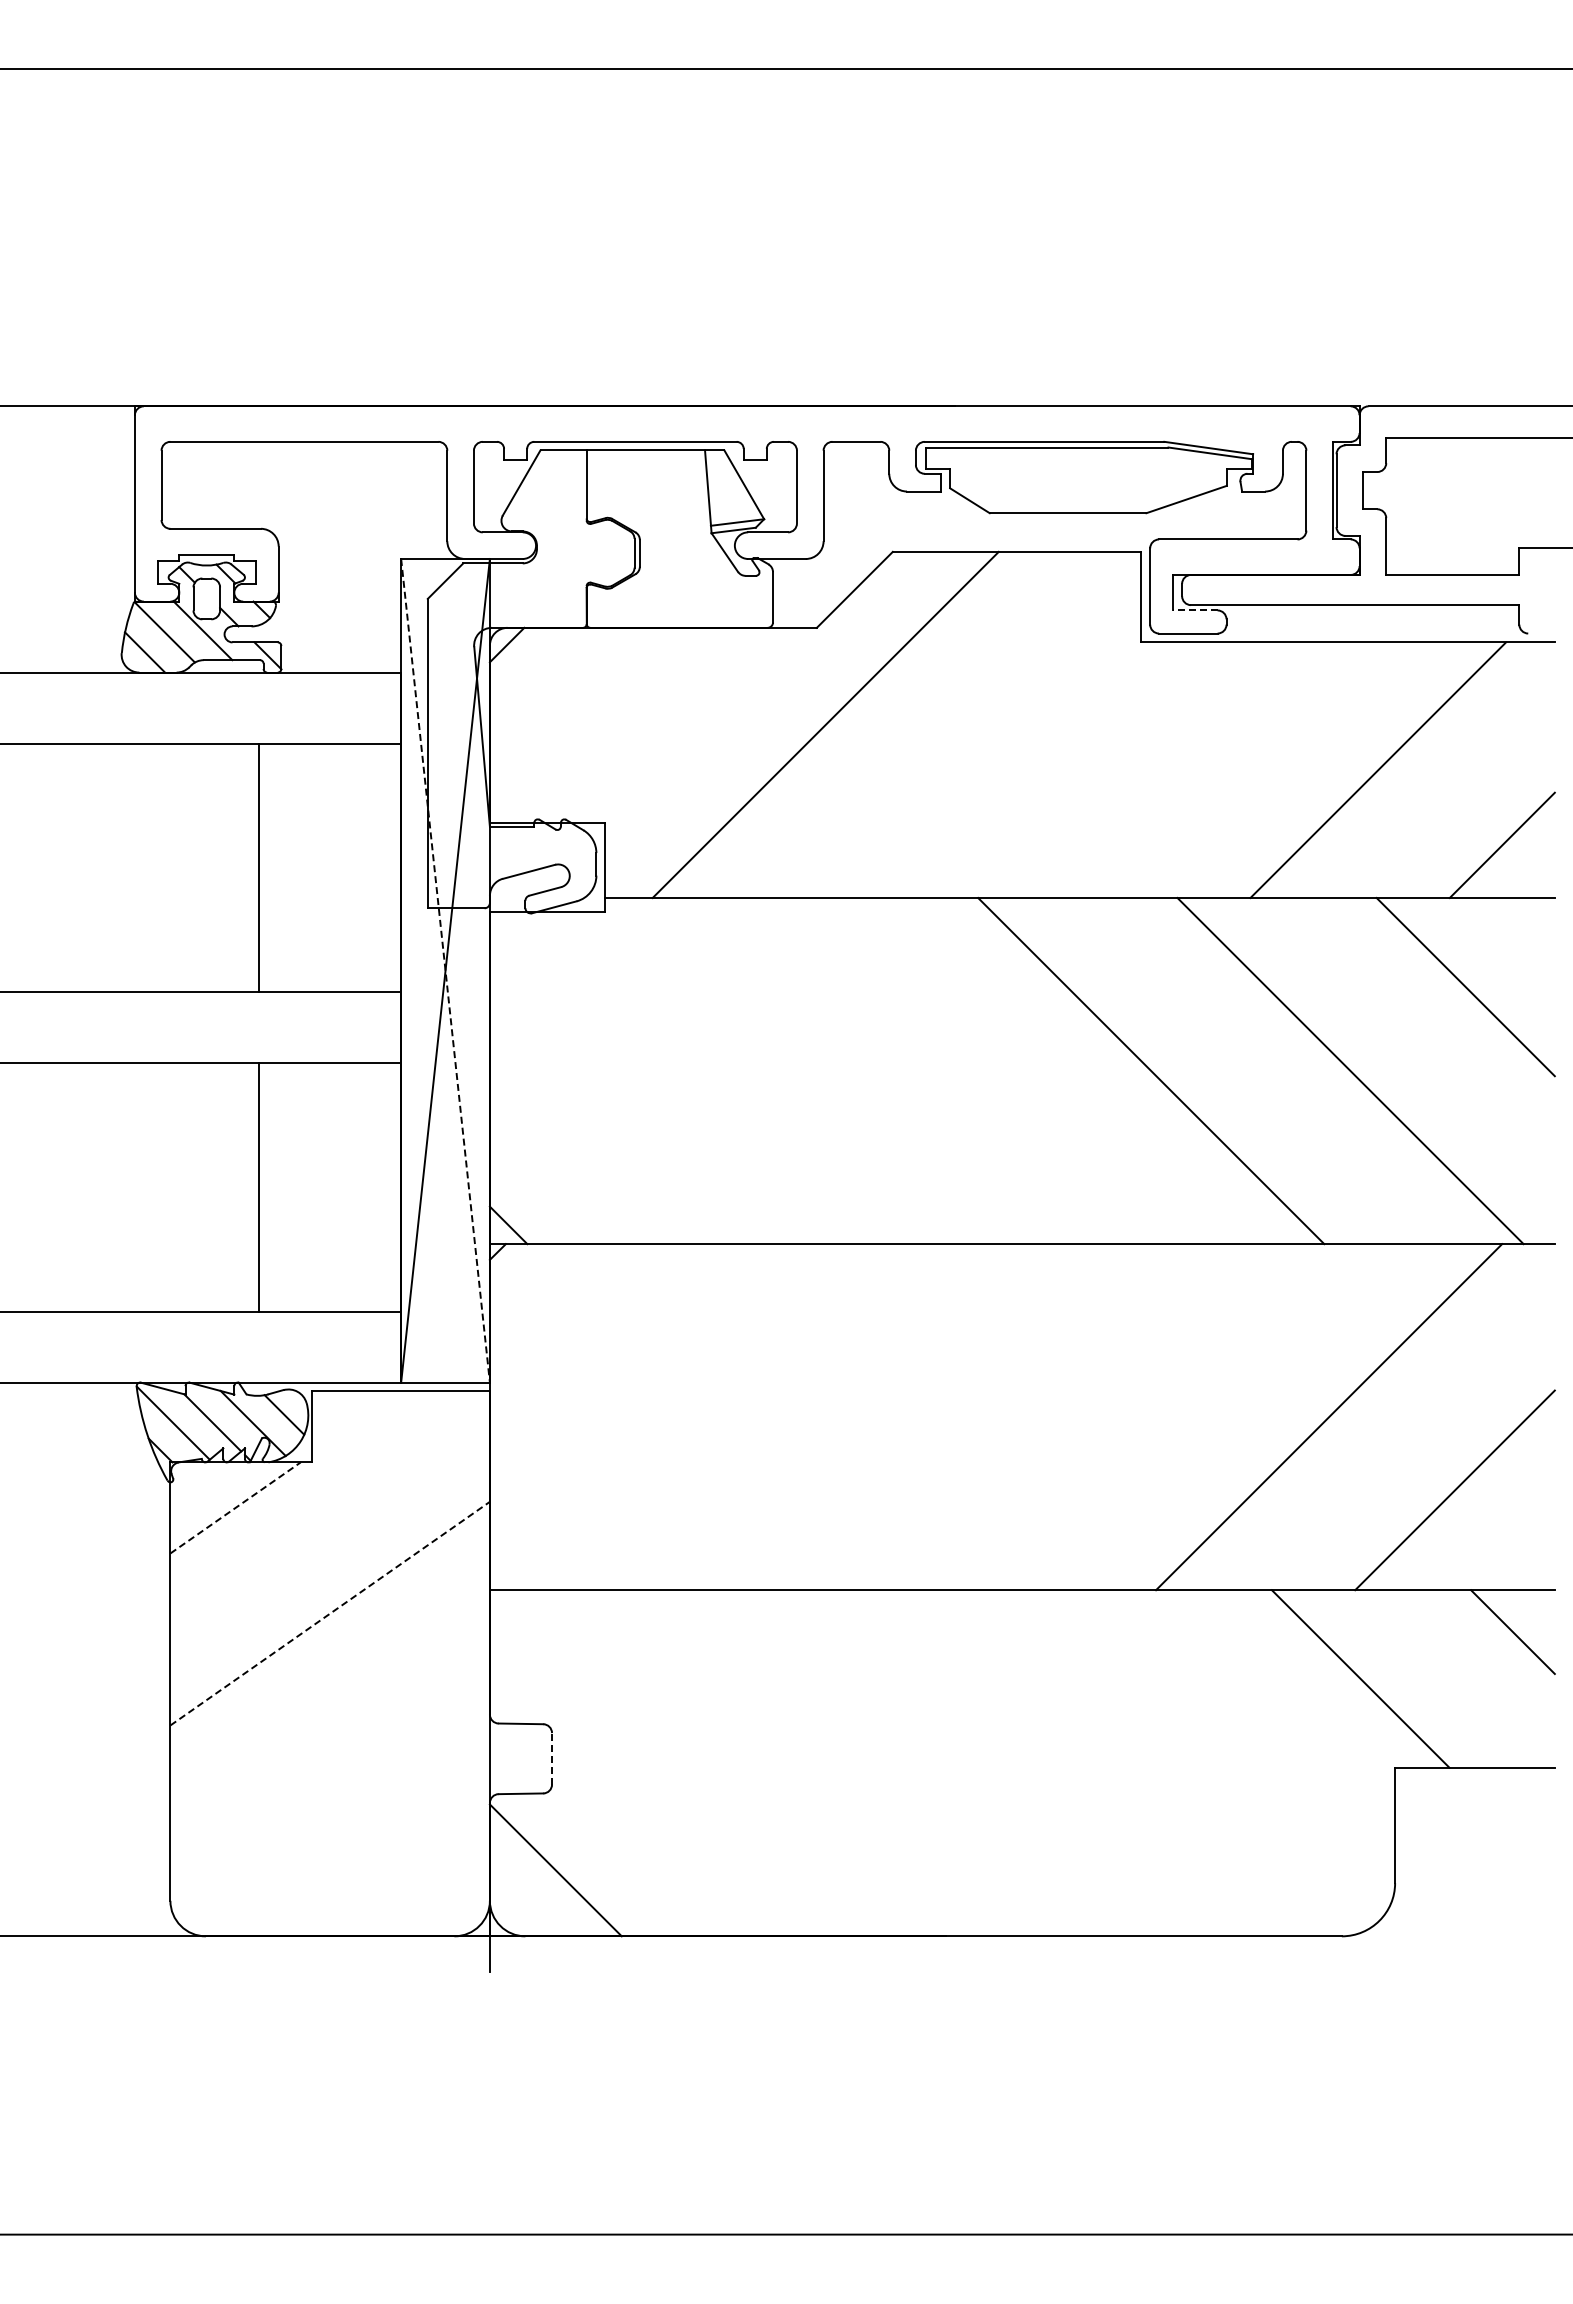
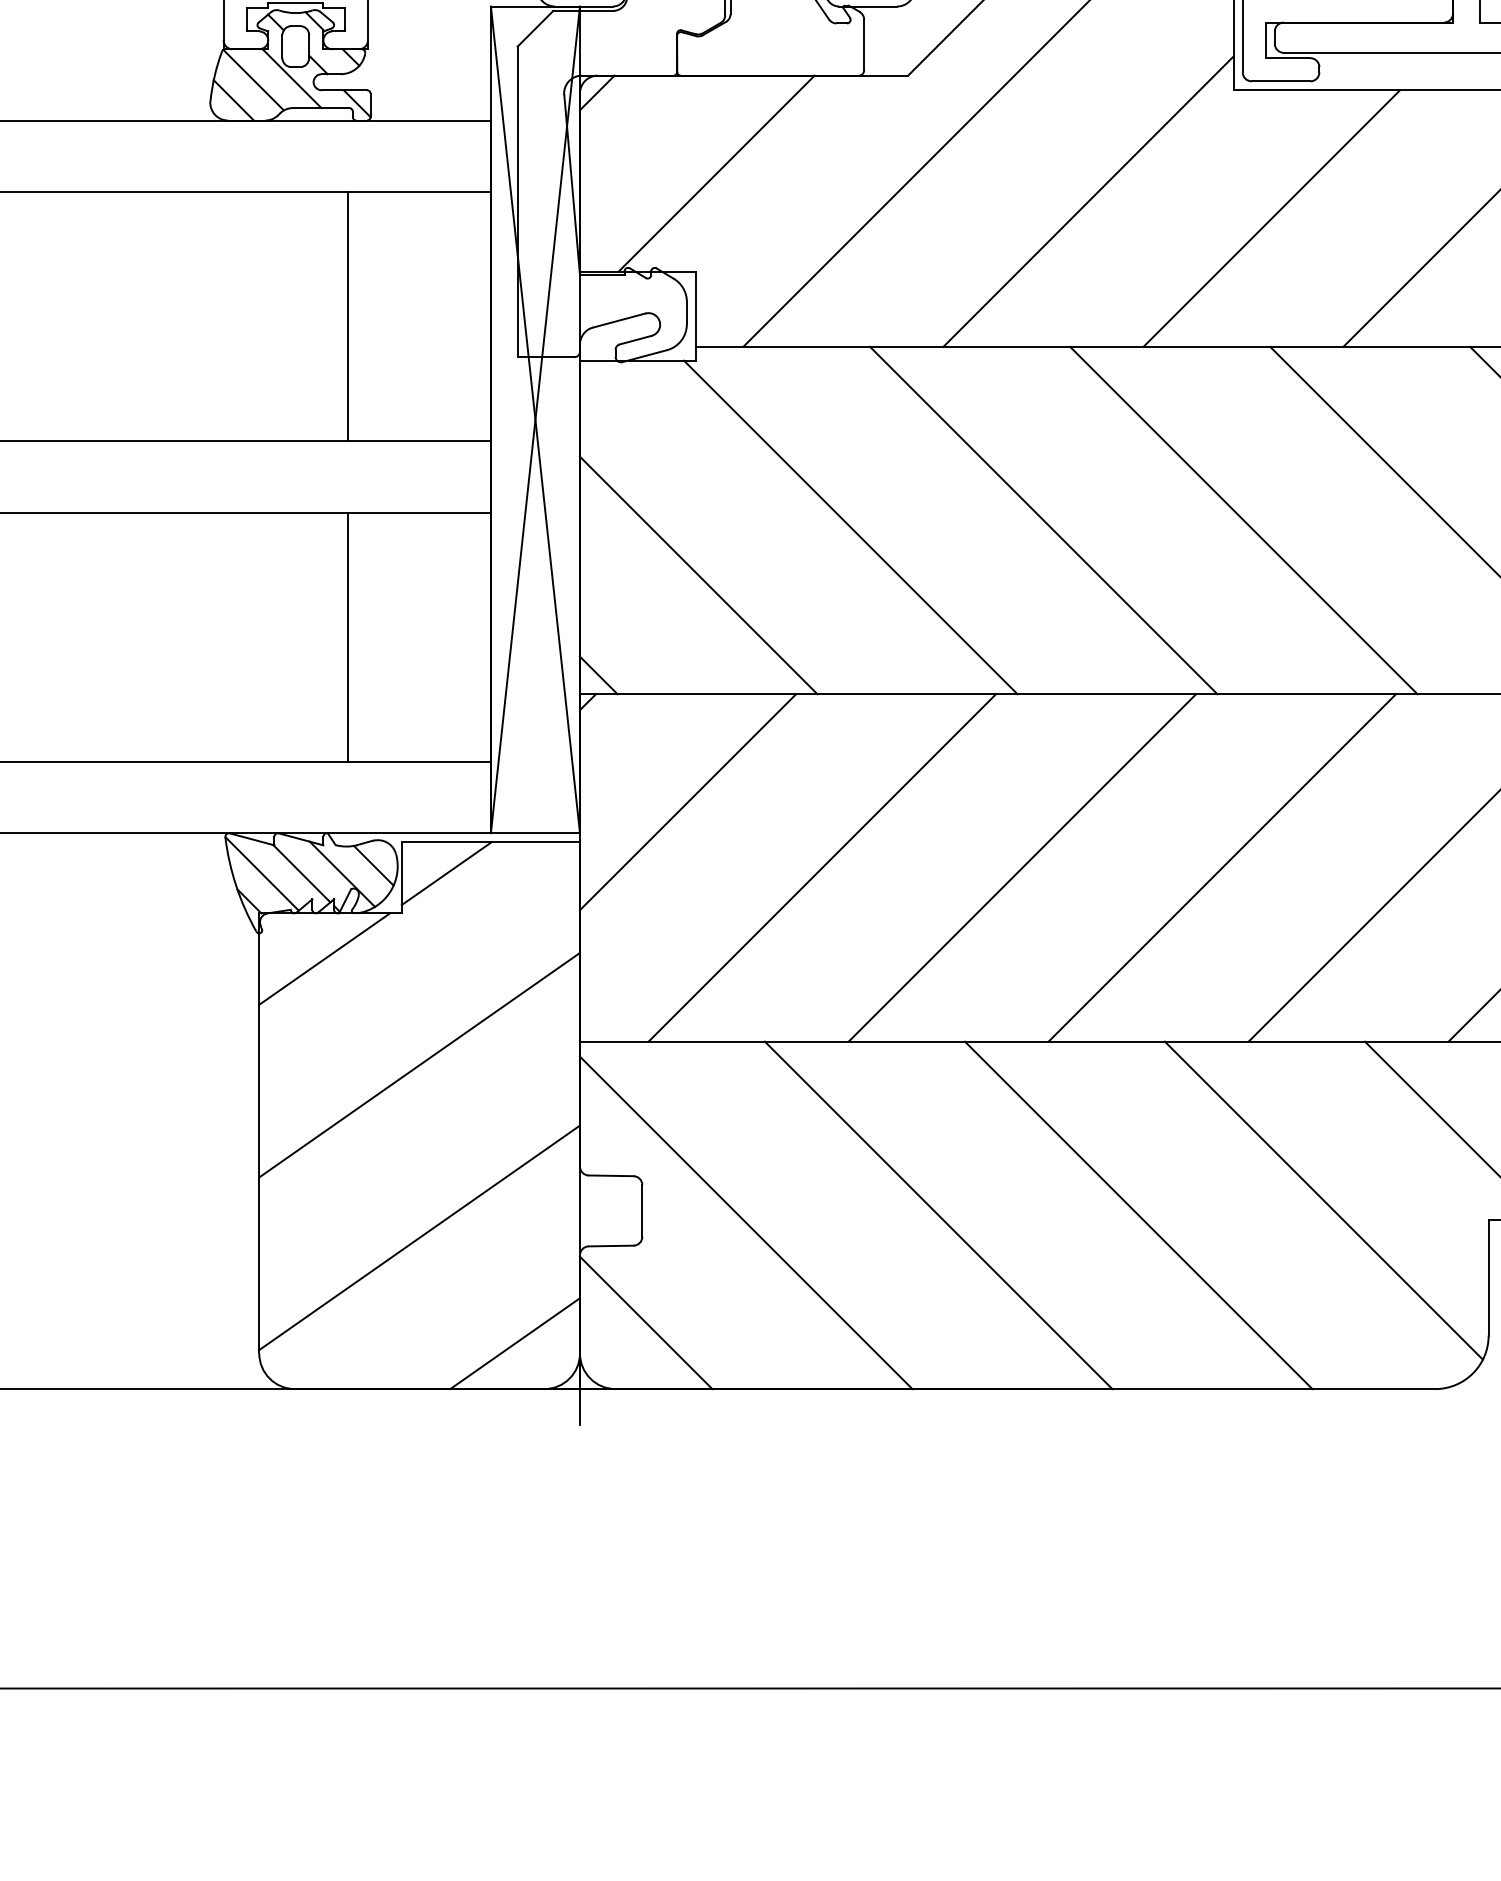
line: (1194, 610) -> (1287, 58), dashed -> solid
line: (625, 725) -> (716, 173), added
line: (996, 753) -> (1088, 201), added
line: (1178, 770) -> (1271, 218), added
line: (445, 971) -> (535, 420), dashed -> solid
line: (951, 1071) -> (1043, 520), added
line: (759, 1077) -> (850, 527), added
line: (607, 1125) -> (698, 575), added
line: (597, 1351) -> (687, 802), added
line: (731, 1417) -> (822, 868), added
line: (930, 1417) -> (1022, 868), added
line: (1129, 1417) -> (1222, 868), added
line: (357, 1422) -> (447, 873), added
line: (235, 1507) -> (324, 958), dashed -> solid
line: (330, 1613) -> (419, 1065), dashed -> solid
line: (1230, 1748) -> (1323, 1200), added
line: (552, 1758) -> (642, 1210), dashed -> solid
line: (847, 1763) -> (938, 1215), added
line: (1046, 1763) -> (1138, 1215), added
line: (655, 1770) -> (746, 1222), added
line: (329, 1785) -> (418, 1237), added
line: (424, 1890) -> (514, 1343), added

